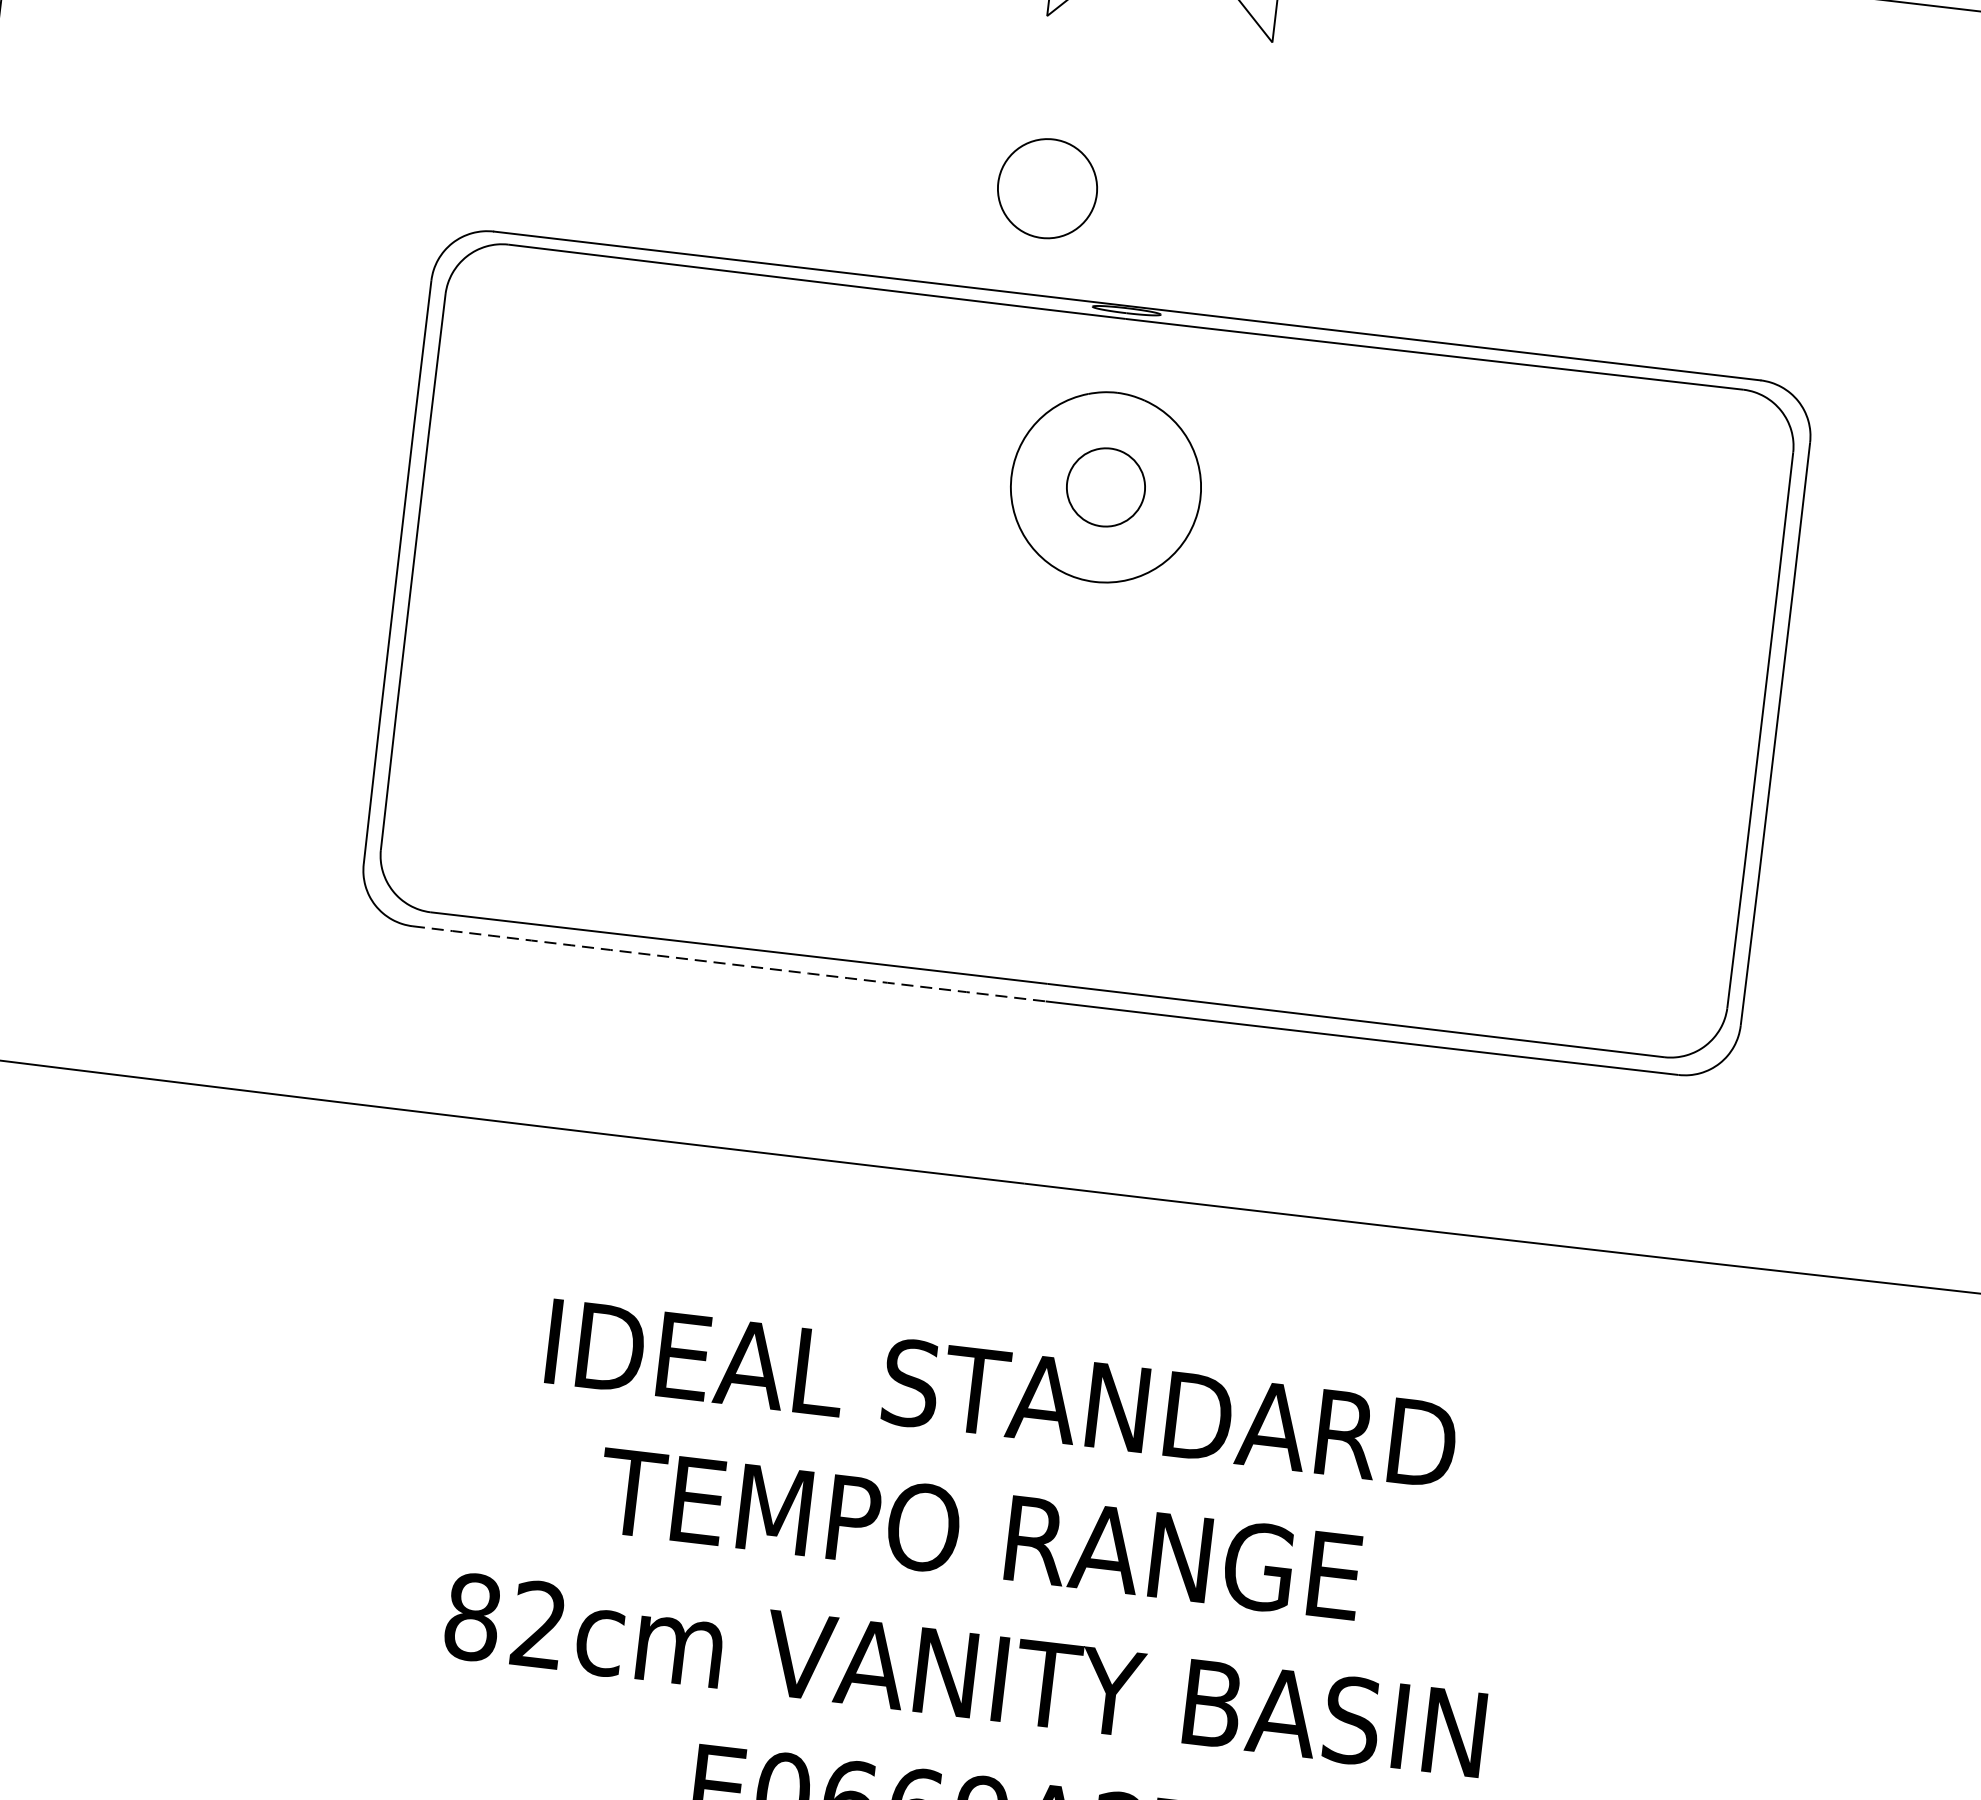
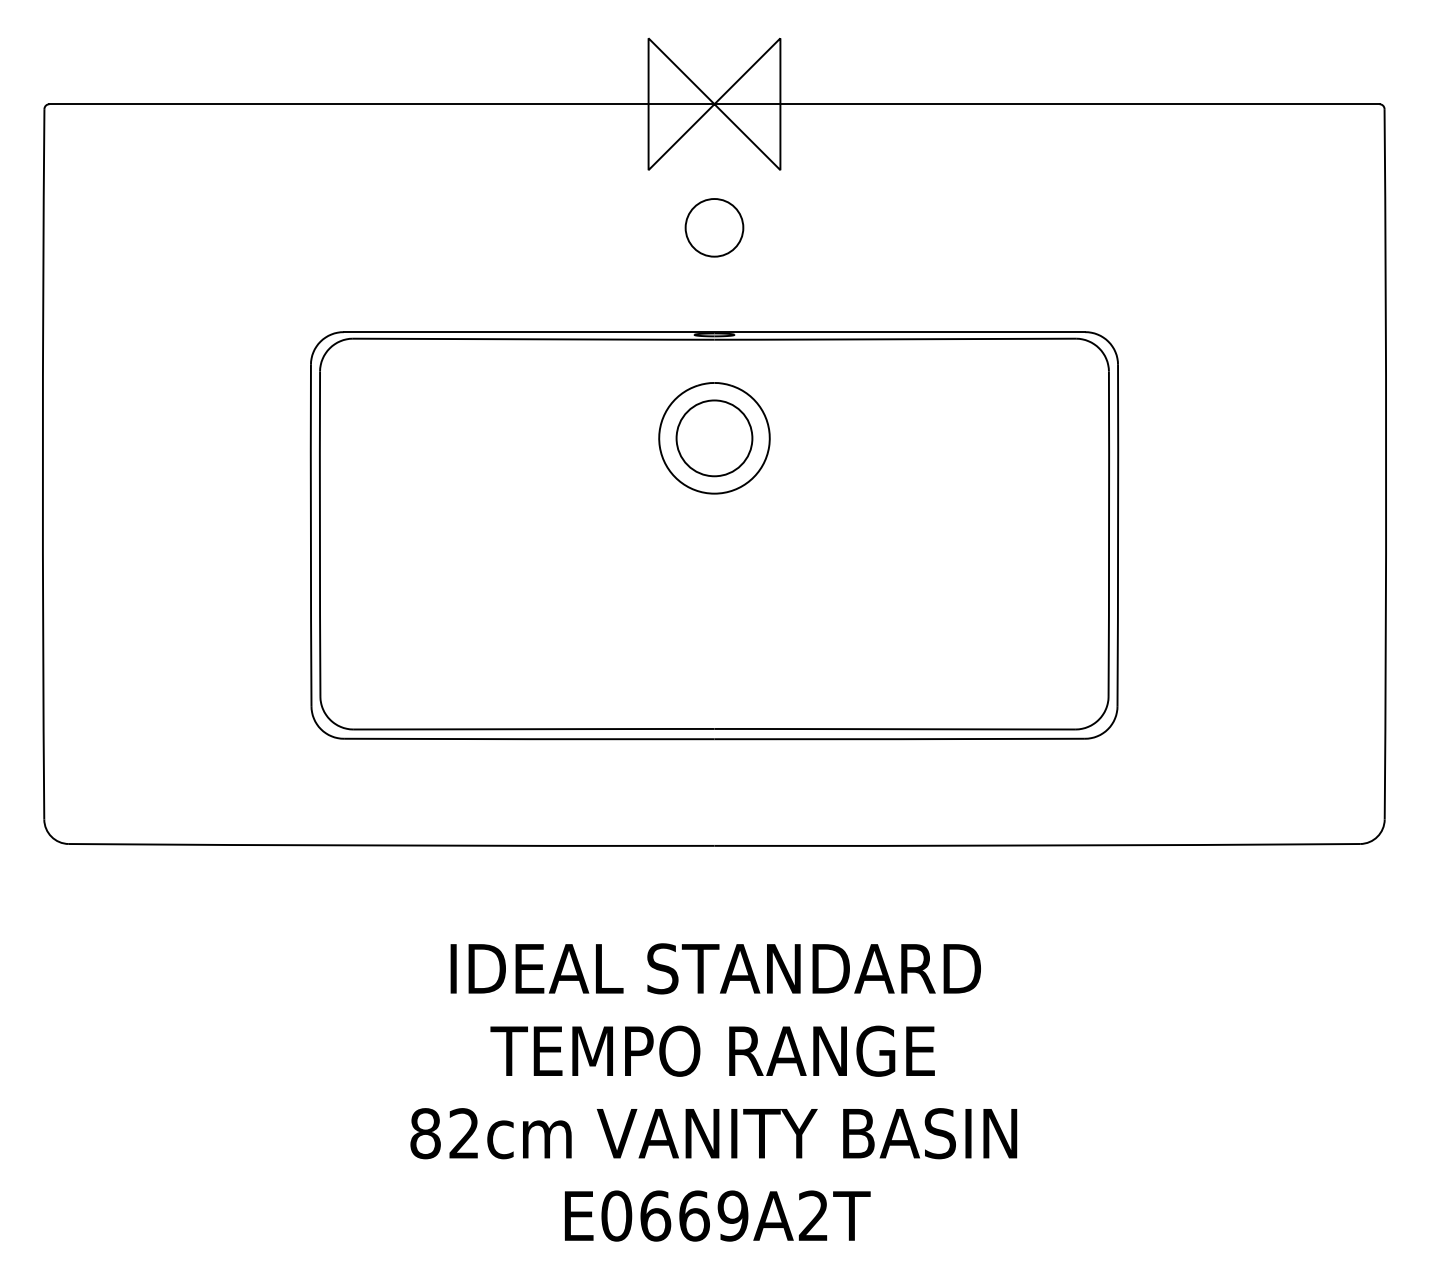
circle: (1047, 188) -> (714, 227), moved
circle: (1105, 487) -> (714, 438), size x1.67
arc: (729, 964) -> (529, 739), dashed -> solid

